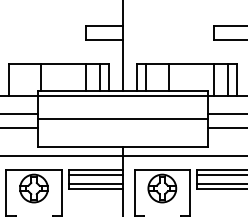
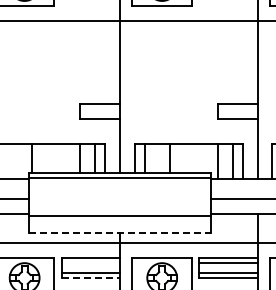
line: (122, 119) -> (119, 216), moved
line: (123, 147) -> (120, 233), solid -> dashed
line: (95, 174) -> (90, 263), removed
line: (96, 188) -> (91, 278), solid -> dashed

